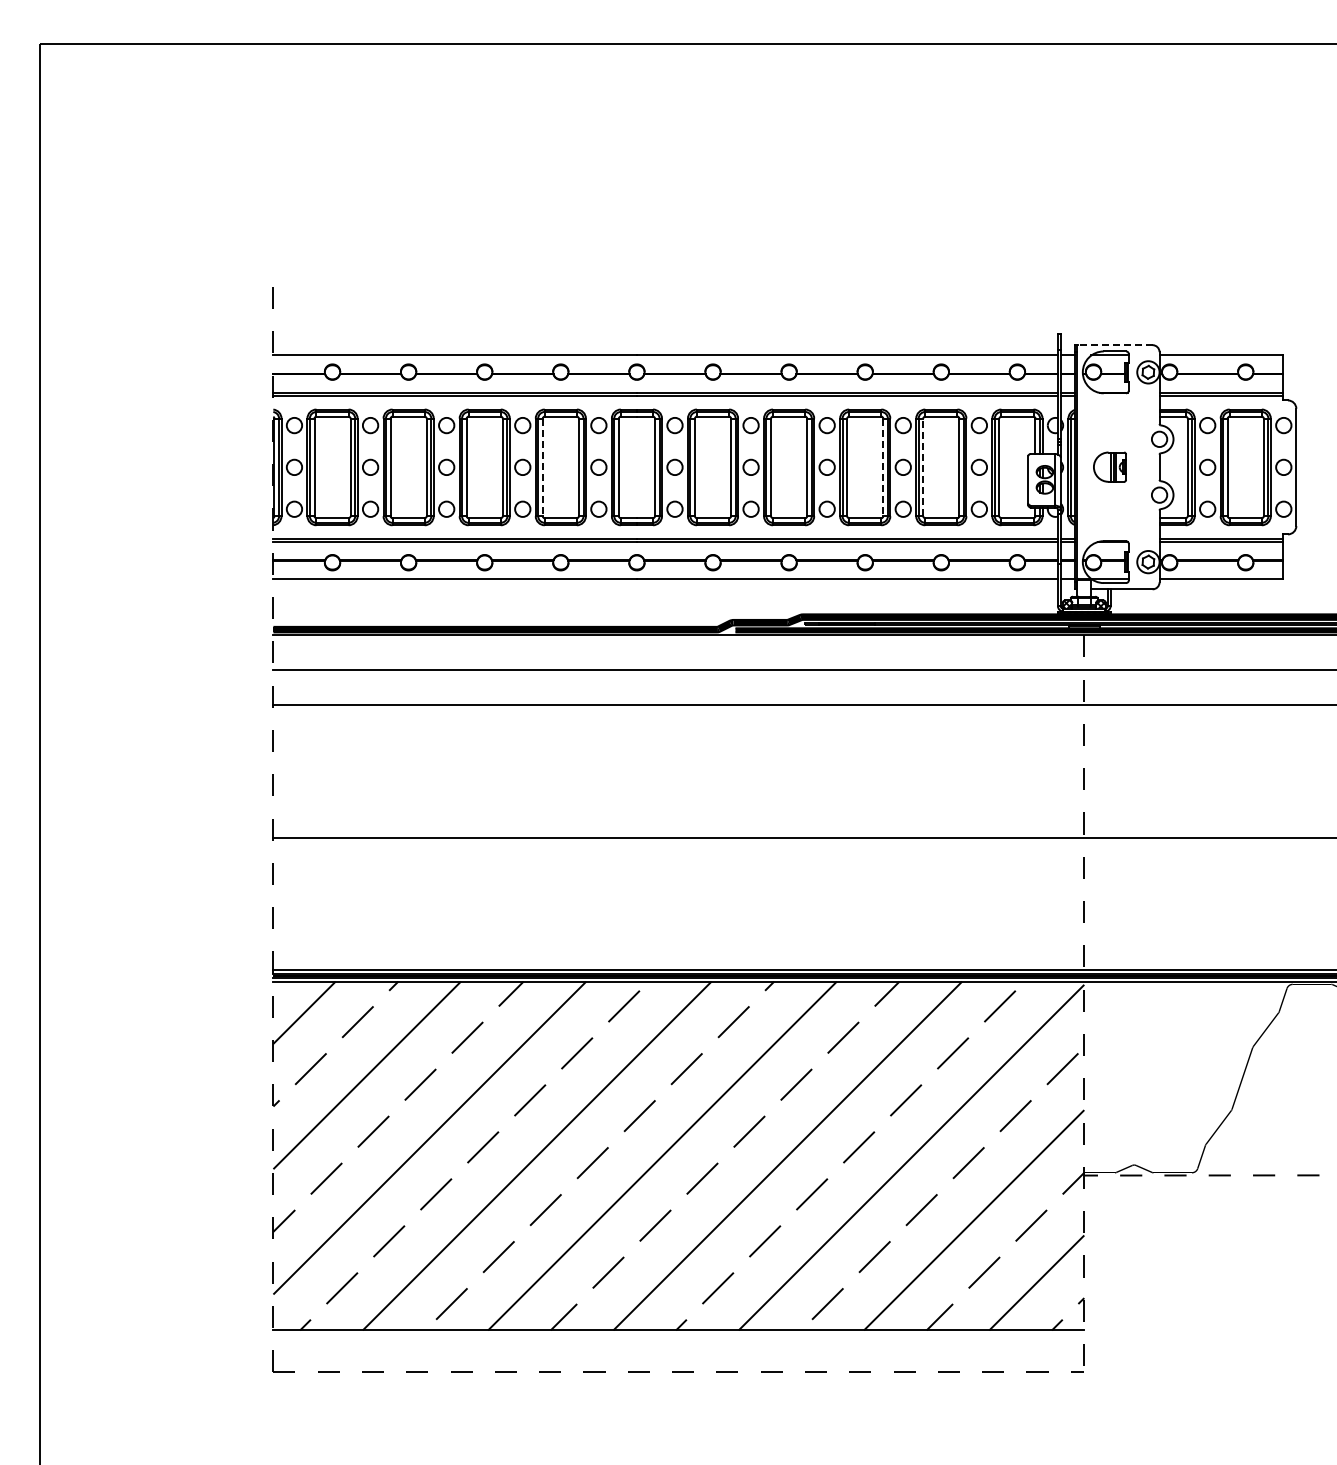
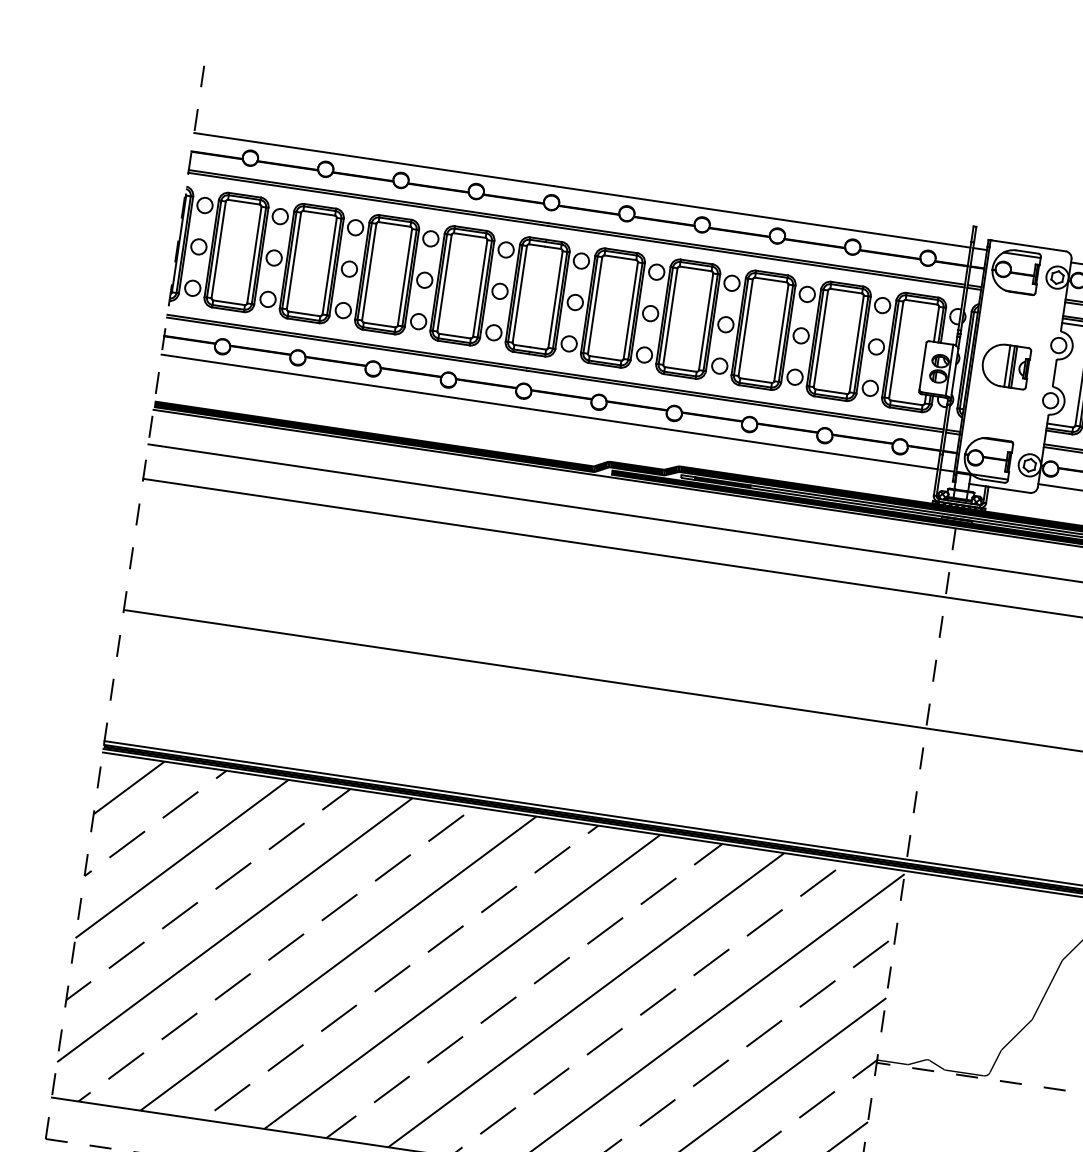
line: (1114, 345) -> (1027, 246), dashed -> solid
part: (1109, 466) -> (1005, 365), size x1.43
line: (542, 467) -> (444, 283), dashed -> solid
line: (883, 467) -> (781, 333), dashed -> solid
line: (923, 467) -> (821, 338), dashed -> solid

